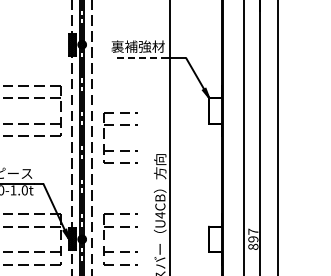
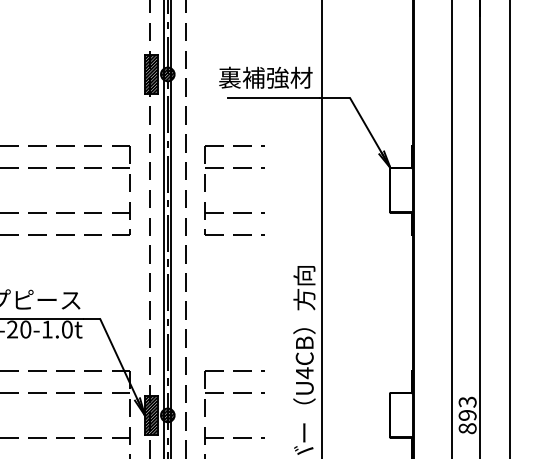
line: (142, 58) -> (273, 98), dashed -> solid
part: (120, 125) -> (234, 168), moved
text: (253, 231) -> (467, 401), 897 -> 893

